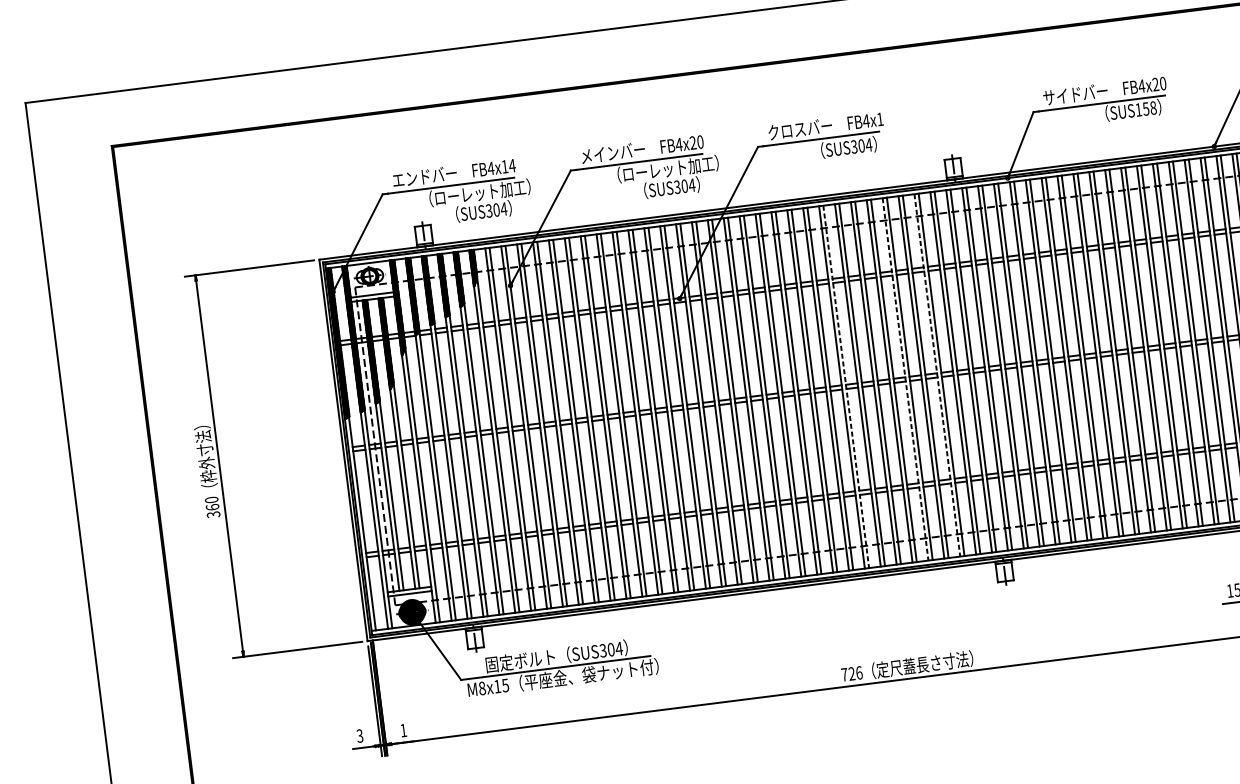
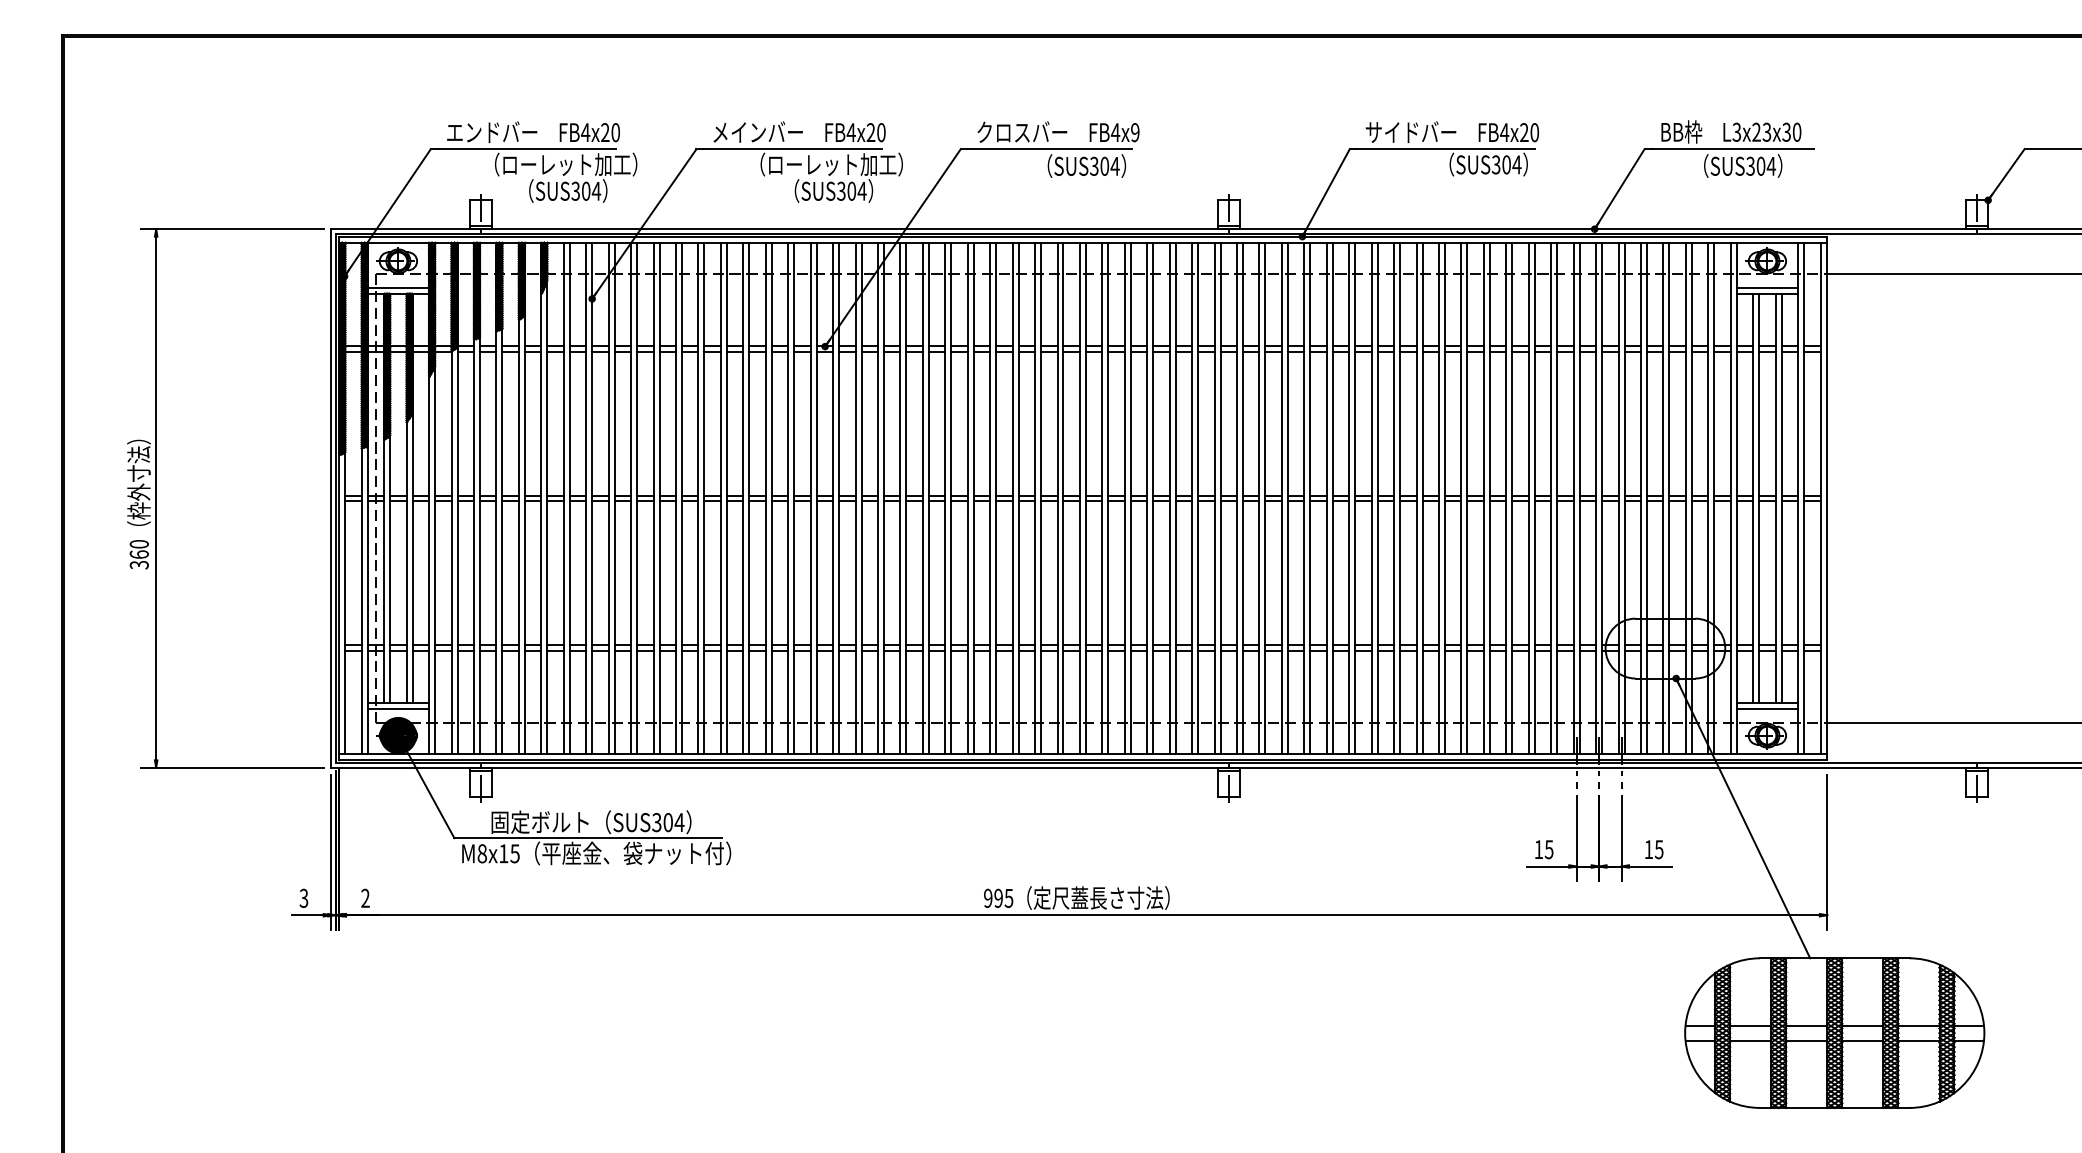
text: (1145, 108) -> (1506, 164), SUS158 -> SUS304
text: (880, 119) -> (1135, 132), FB4x1 -> FB4x9
text: (508, 166) -> (610, 132), FB4x14 -> FB4x20
line: (937, 375) -> (1169, 498), dashed -> solid
line: (905, 379) -> (1124, 498), dashed -> solid
line: (846, 386) -> (1041, 498), dashed -> solid
text: (851, 673) -> (998, 897), 726 -> 995
text: (403, 729) -> (365, 897), 1 -> 2

